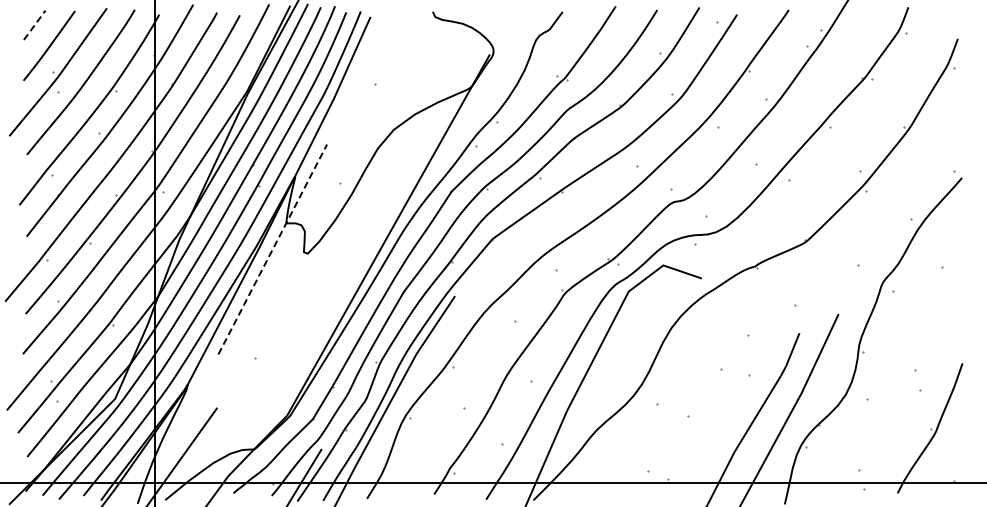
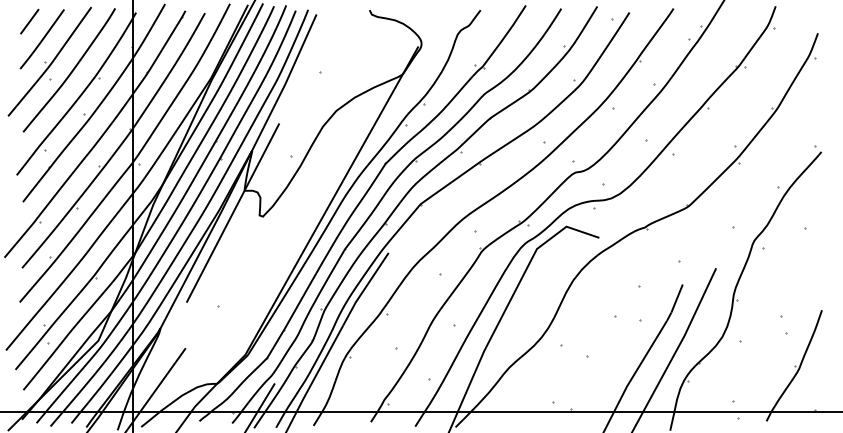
line: (35, 24) -> (30, 20), dashed -> solid
line: (272, 249) -> (232, 213), dashed -> solid

